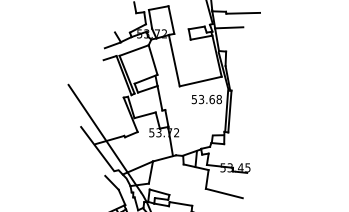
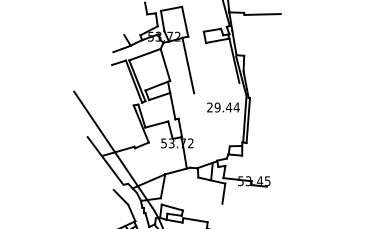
line: (229, 27) -> (247, 29), removed
line: (200, 80) -> (216, 87), removed
text: (206, 99) -> (223, 107), 53.68 -> 29.44
line: (224, 193) -> (242, 208), removed

